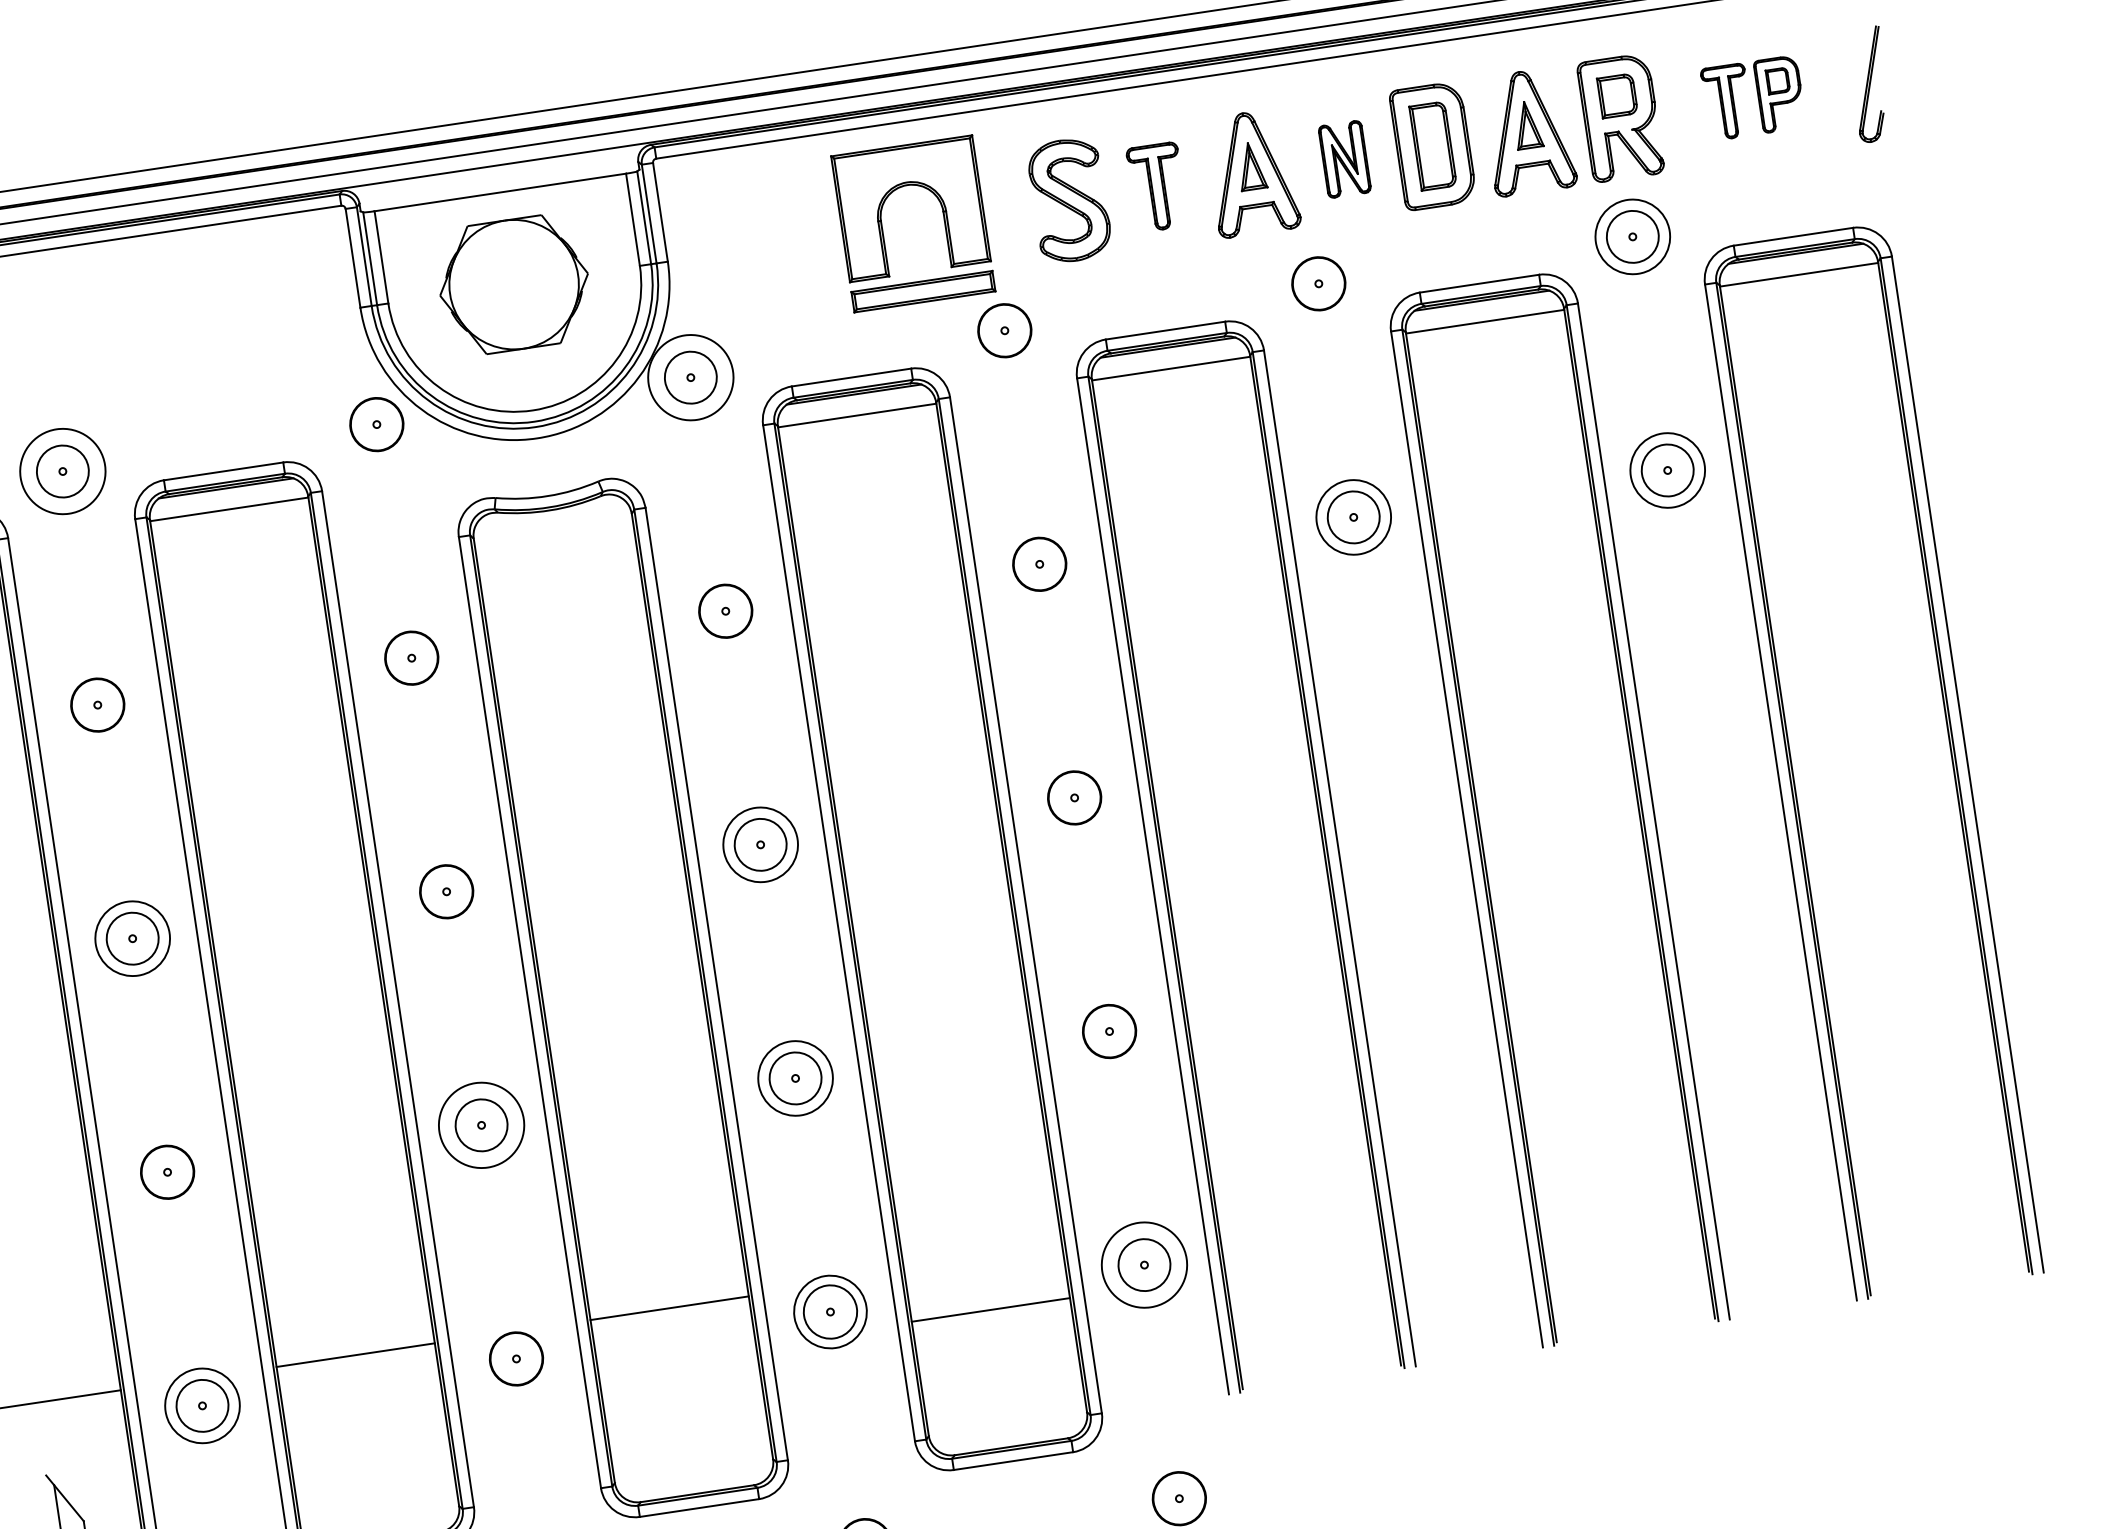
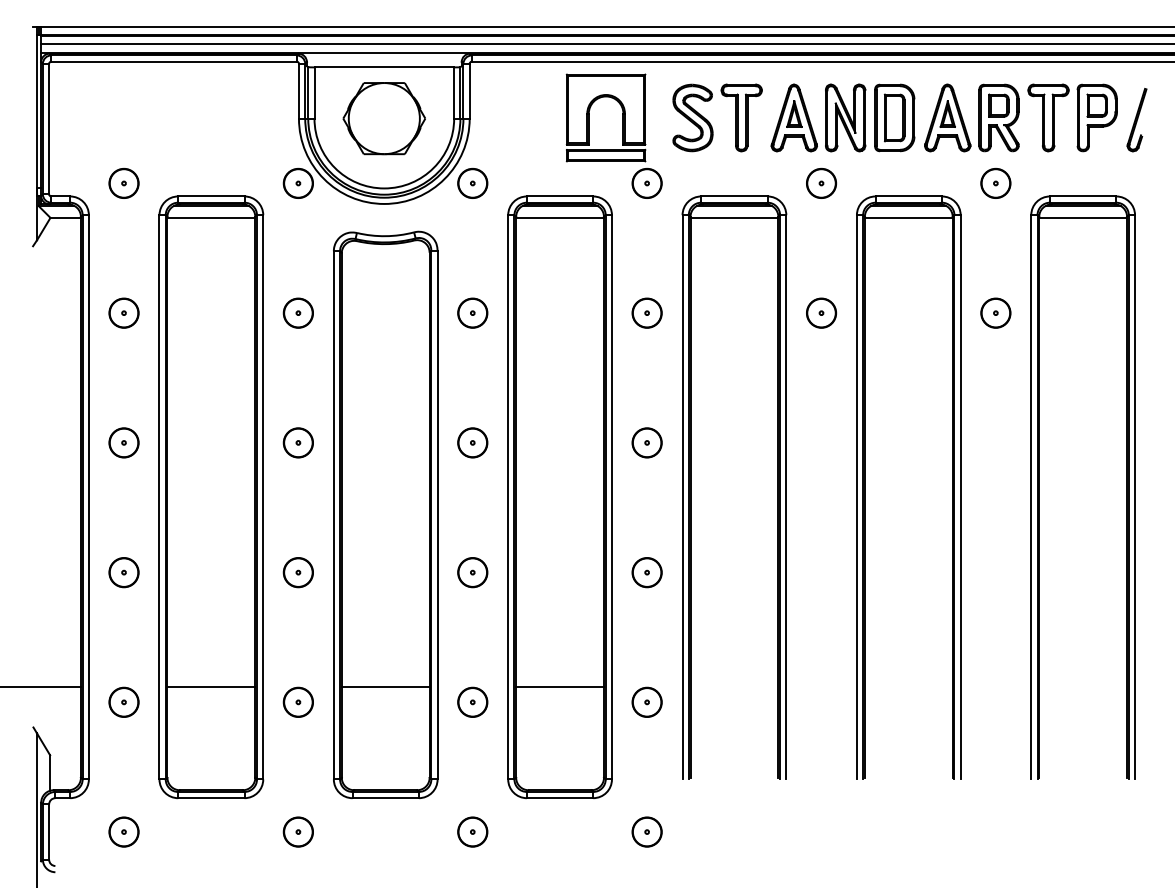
part: (1752, 97) -> (1072, 117), size x1.67
part: (1344, 158) -> (845, 117), size x1.67
part: (1156, 186) -> (741, 117), size x1.43
circle: (1632, 237) -> (995, 183), size x0.71
circle: (690, 377) -> (472, 183), size x0.62
circle: (1666, 469) -> (995, 312), size x0.71
circle: (61, 471) -> (123, 183), size x0.62
circle: (1353, 516) -> (821, 312), size x0.71
circle: (760, 844) -> (472, 442), size x0.71
circle: (131, 938) -> (123, 442), size x0.71
circle: (795, 1078) -> (472, 572), size x0.71
circle: (481, 1125) -> (298, 572), size x0.62
circle: (1143, 1265) -> (646, 702), size x0.62
line: (991, 1310) -> (560, 687), moved
circle: (830, 1312) -> (472, 702), size x0.71
circle: (201, 1406) -> (123, 702), size x0.71

